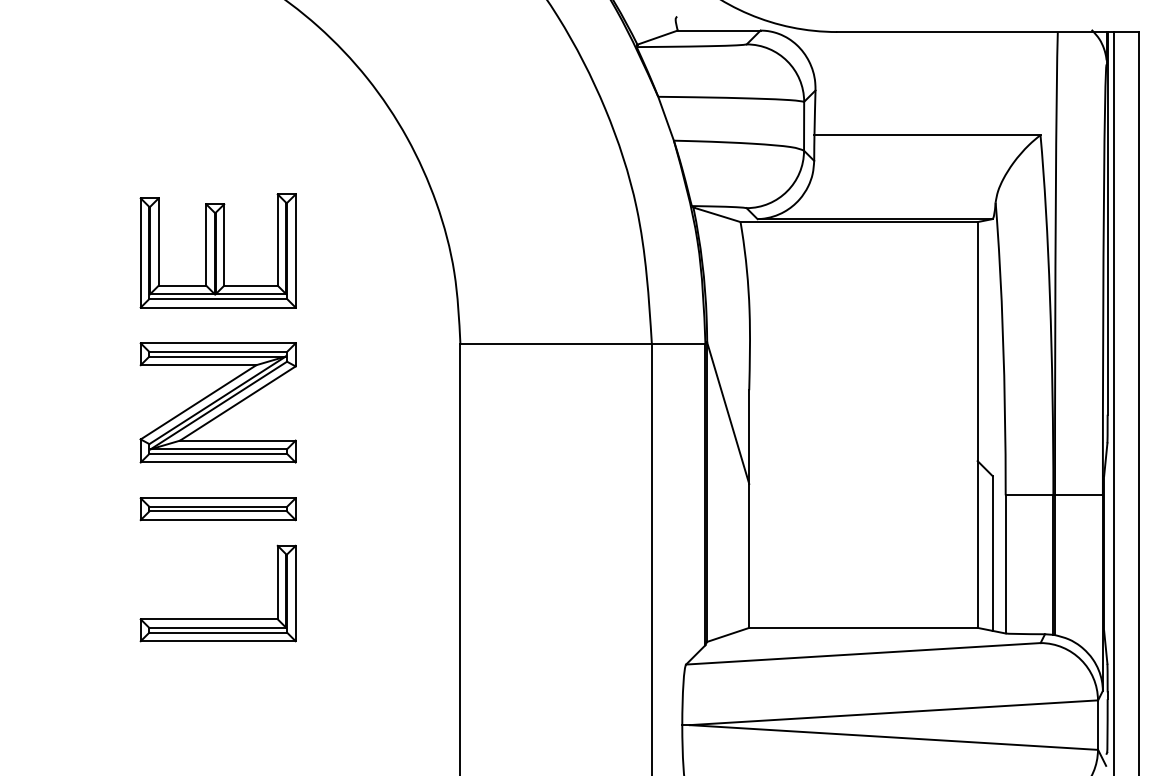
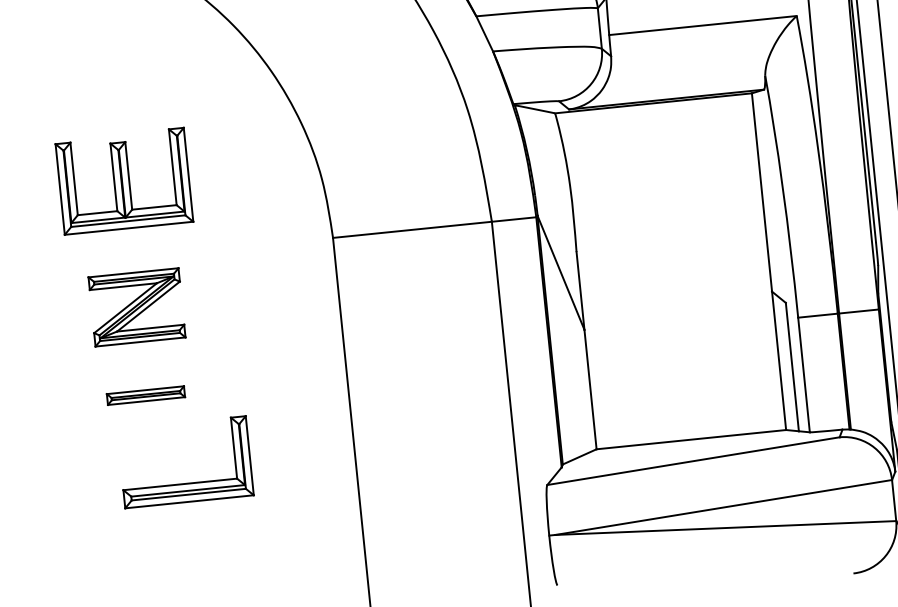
part: (217, 402) -> (136, 307), size x0.7
part: (217, 509) -> (145, 395), size x0.6
part: (217, 618) -> (187, 483), moved

